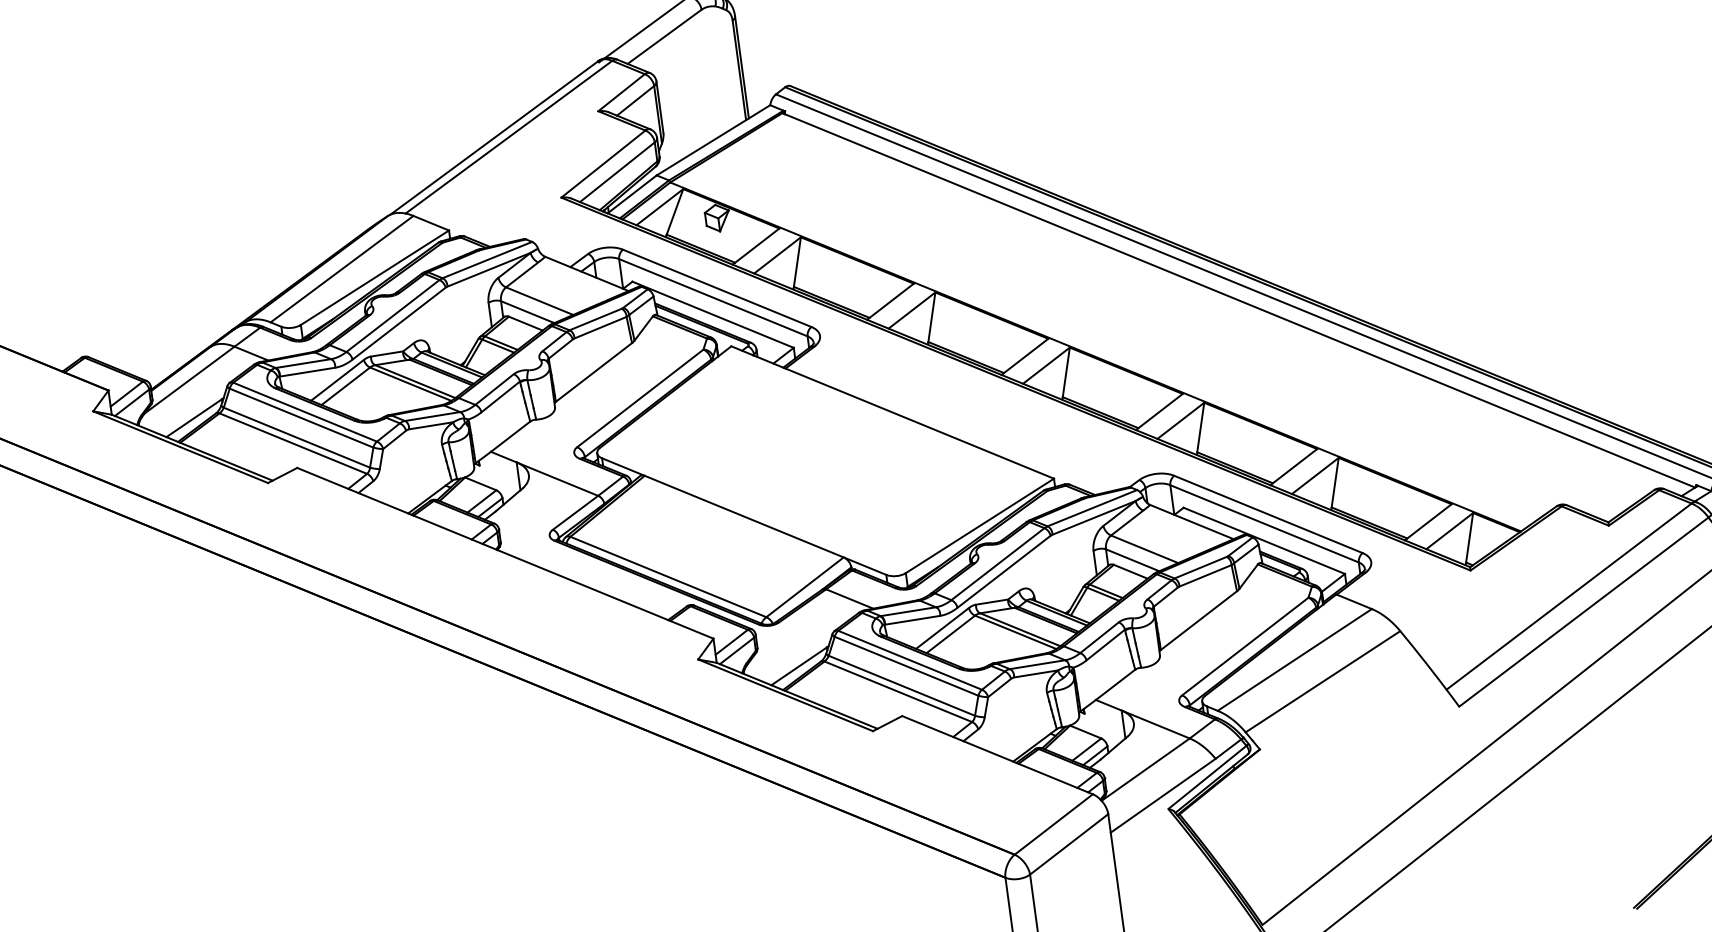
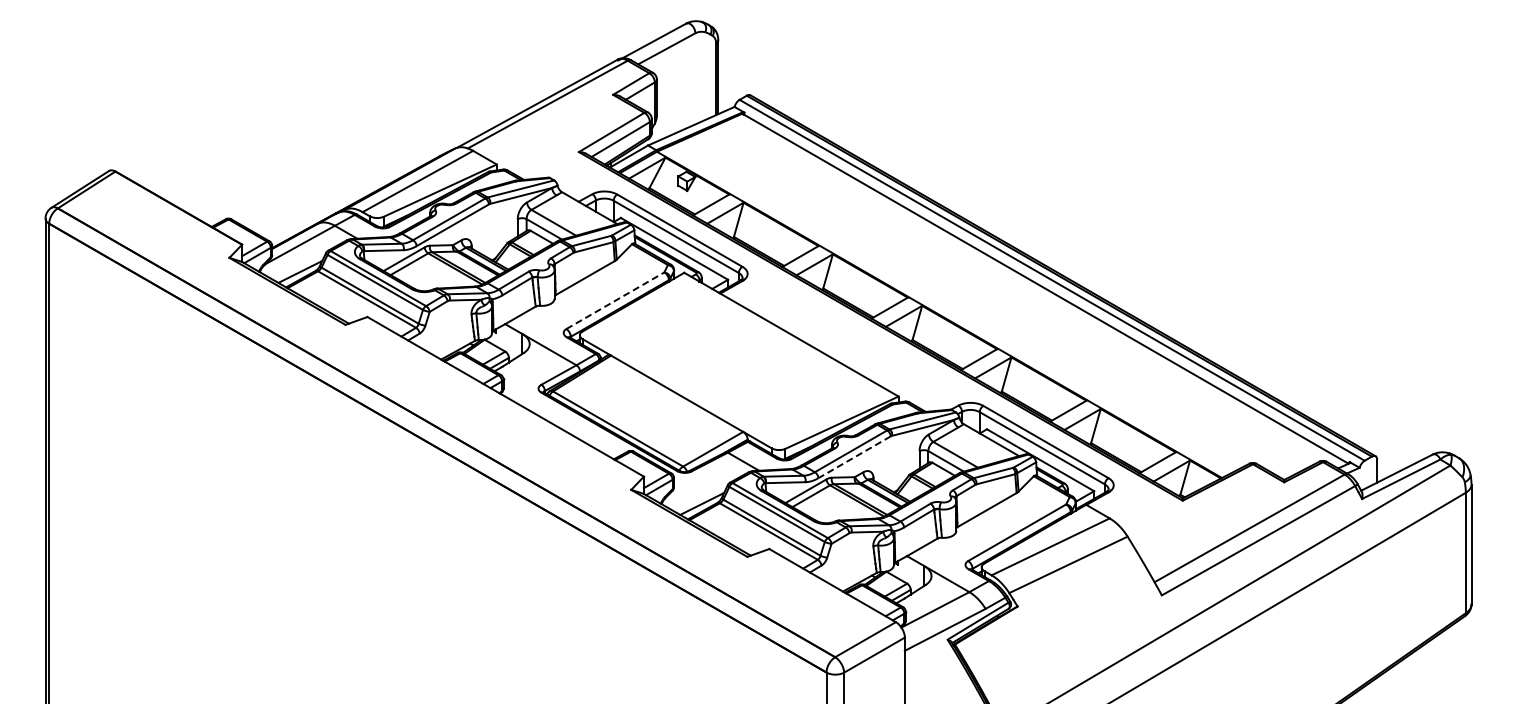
line: (640, 398) -> (615, 300), solid -> dashed
line: (1003, 572) -> (854, 457), solid -> dashed

